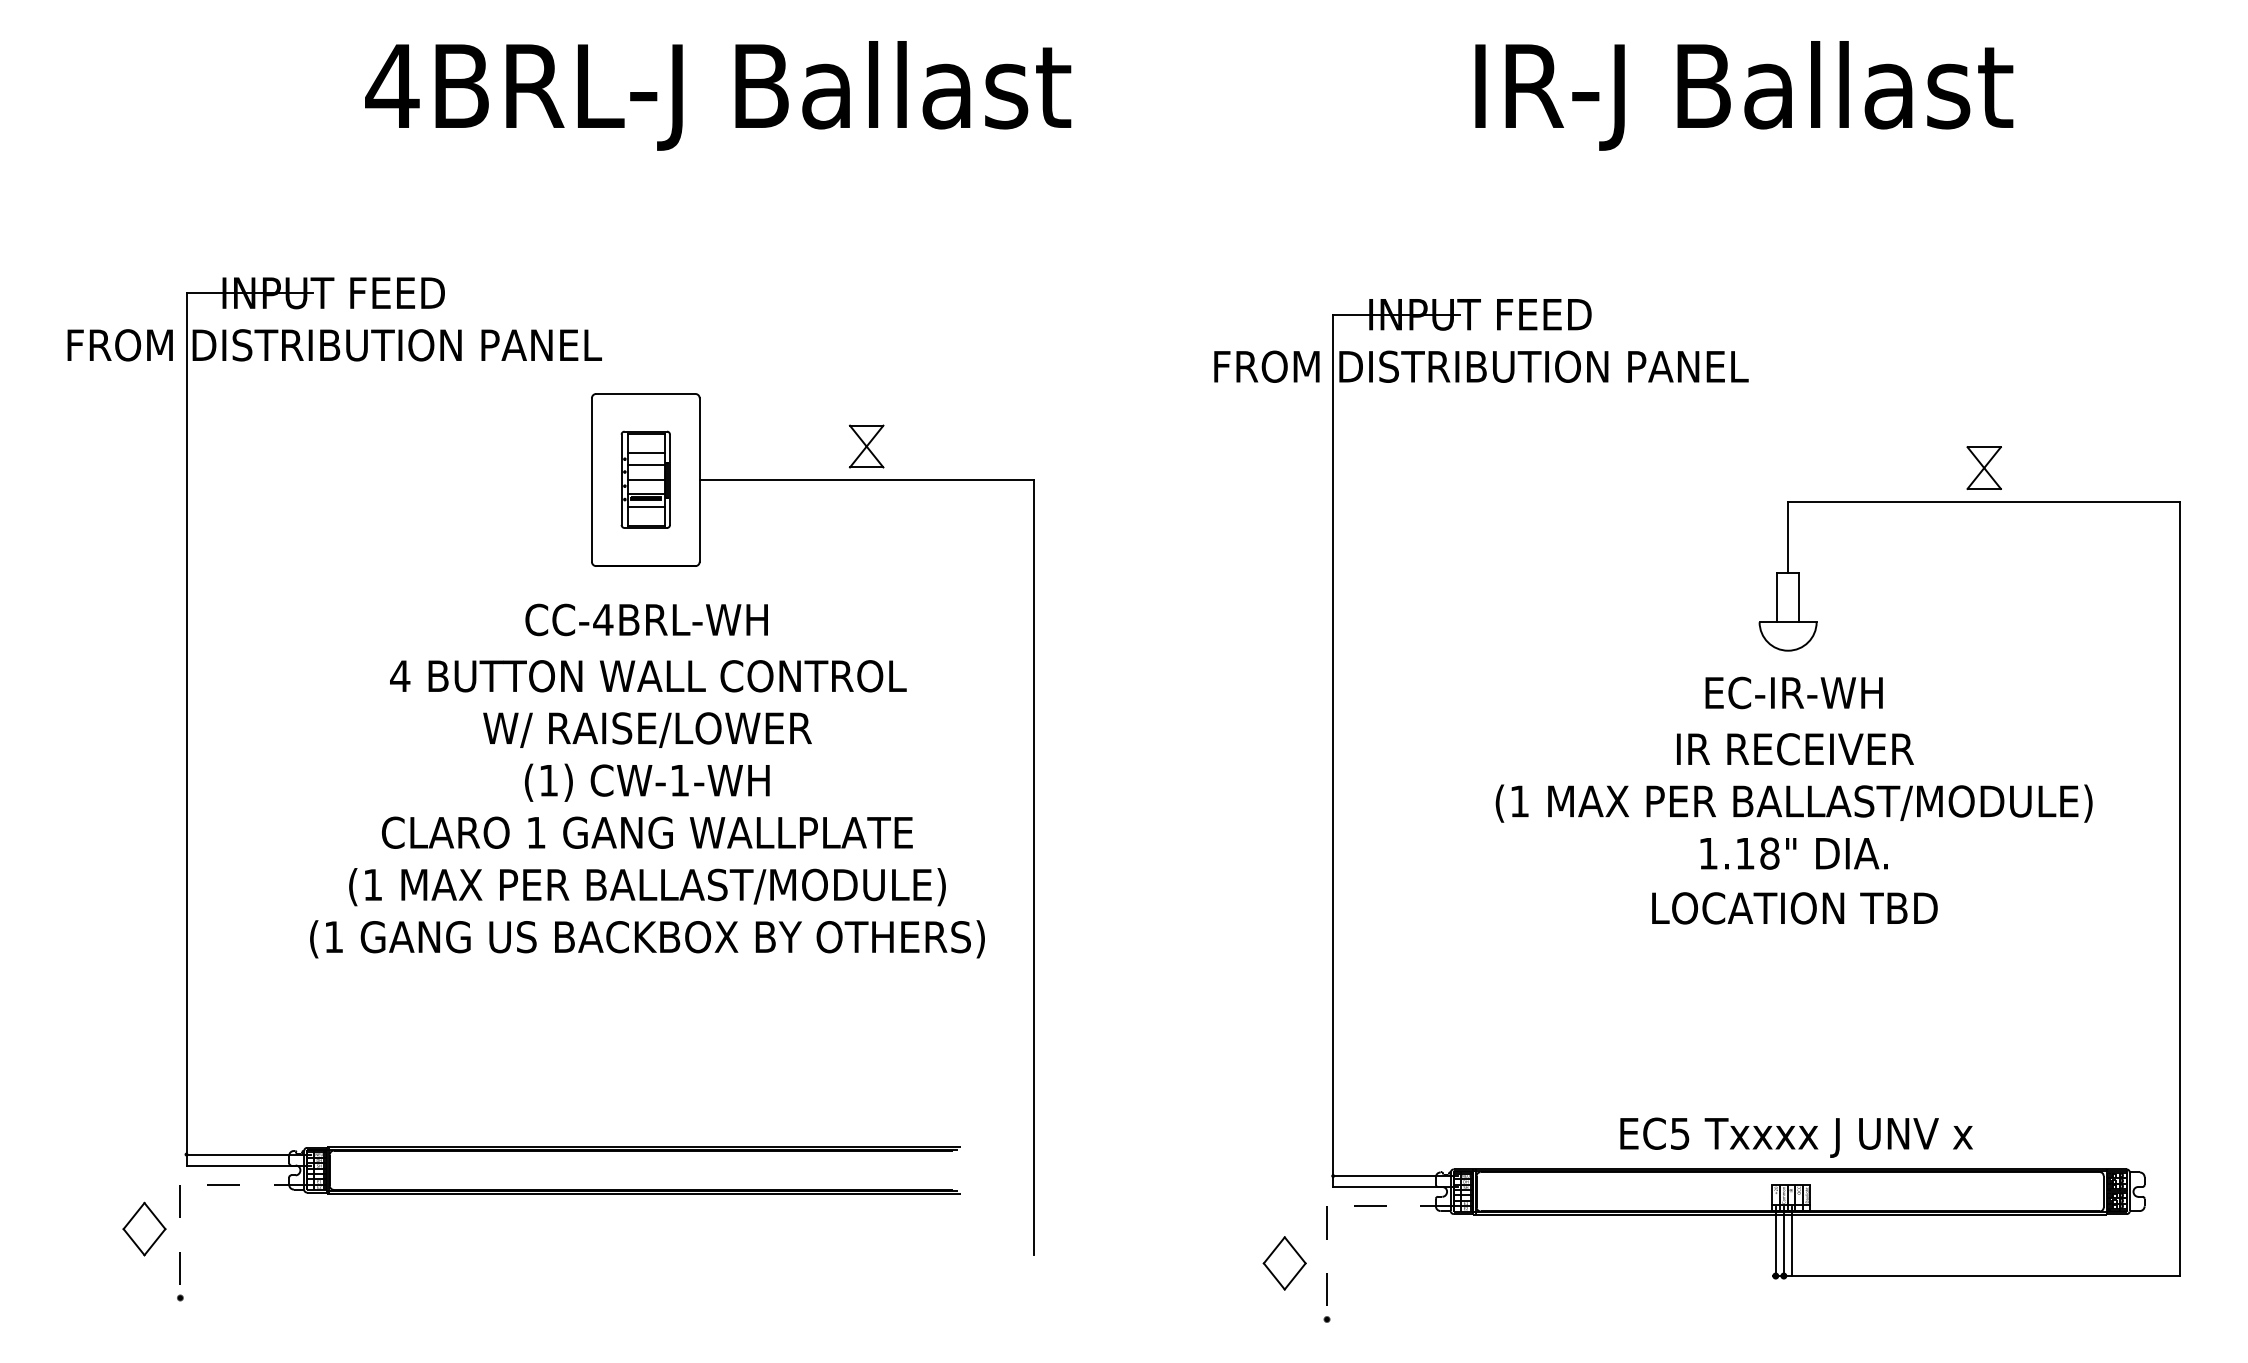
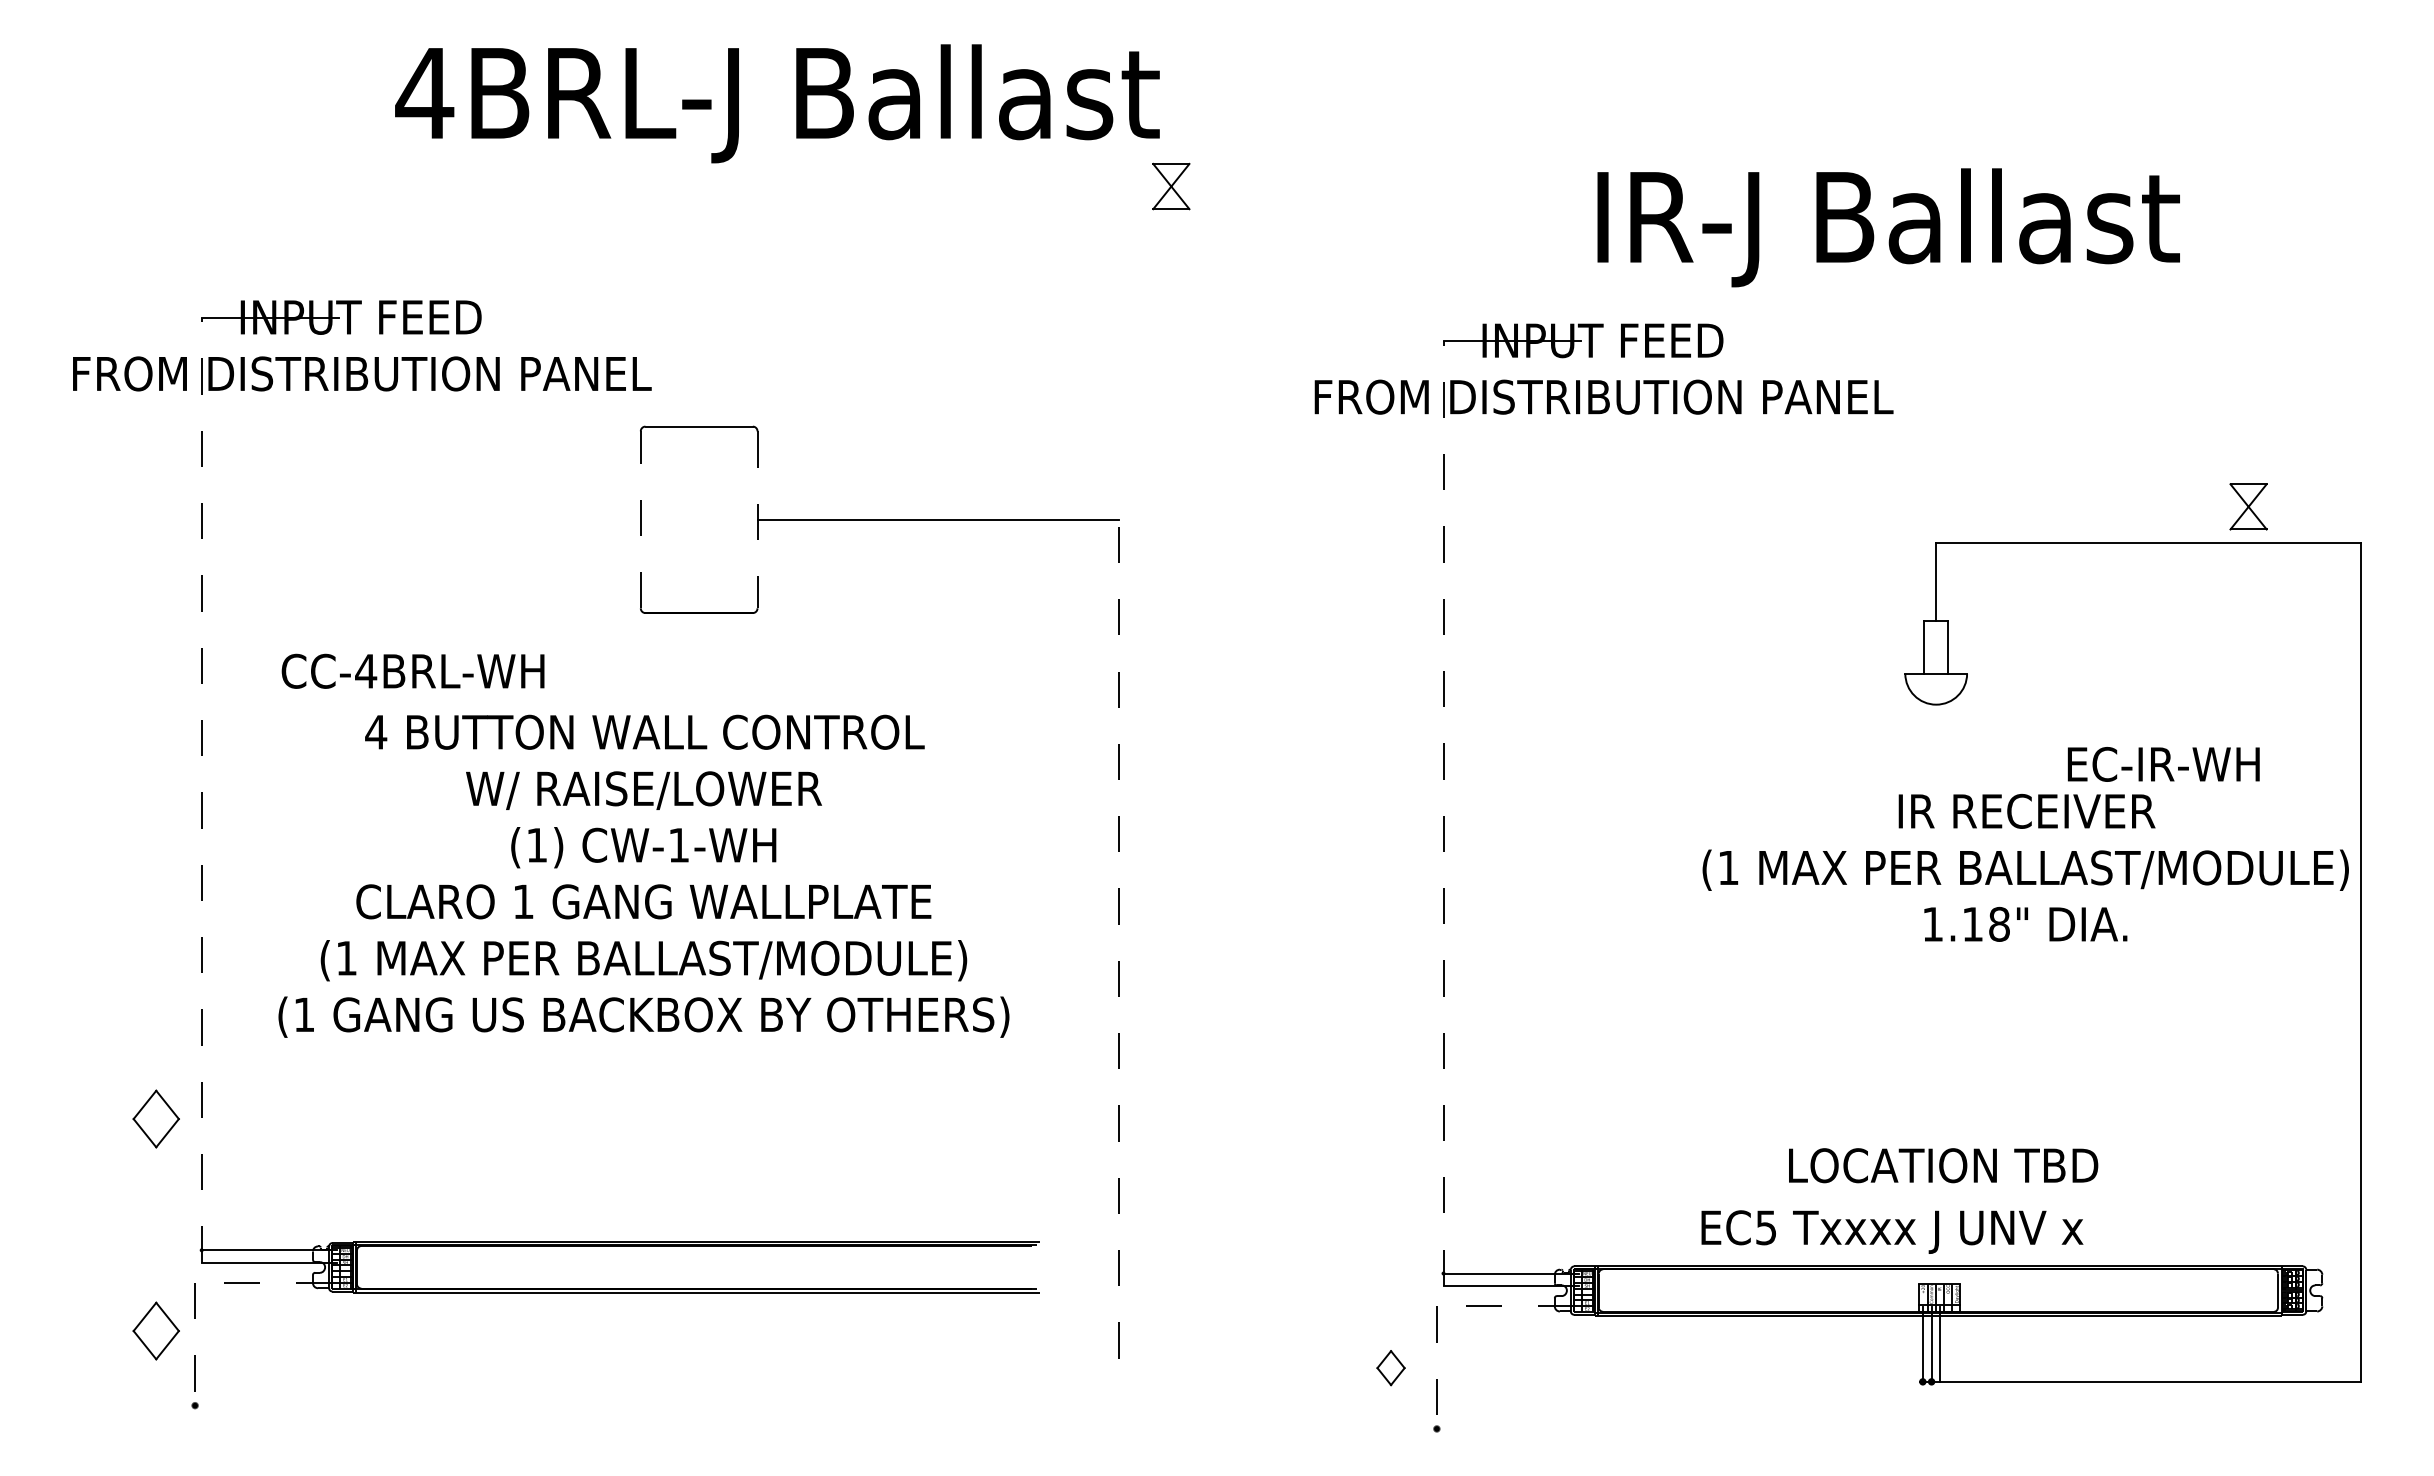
text: (1744, 95) -> (1888, 227), moved
part: (866, 446) -> (1171, 186), moved
part: (1984, 467) -> (2248, 506), moved
line: (591, 479) -> (640, 519), solid -> dashed
part: (646, 479) -> (699, 519), removed
line: (699, 480) -> (757, 520), solid -> dashed
text: (646, 619) -> (412, 670), moved
text: (1793, 693) -> (2163, 764), moved
line: (186, 729) -> (201, 789), solid -> dashed
line: (1333, 750) -> (1443, 812), solid -> dashed
text: (1793, 801) -> (2025, 867), moved
text: (647, 808) -> (643, 875), moved
line: (1033, 866) -> (1119, 938), solid -> dashed
text: (1794, 908) -> (1943, 1165), moved
part: (143, 1032) -> (155, 1118), added
text: (1796, 1137) -> (1892, 1231), moved
part: (1284, 1262) -> (1390, 1367), size x0.6

